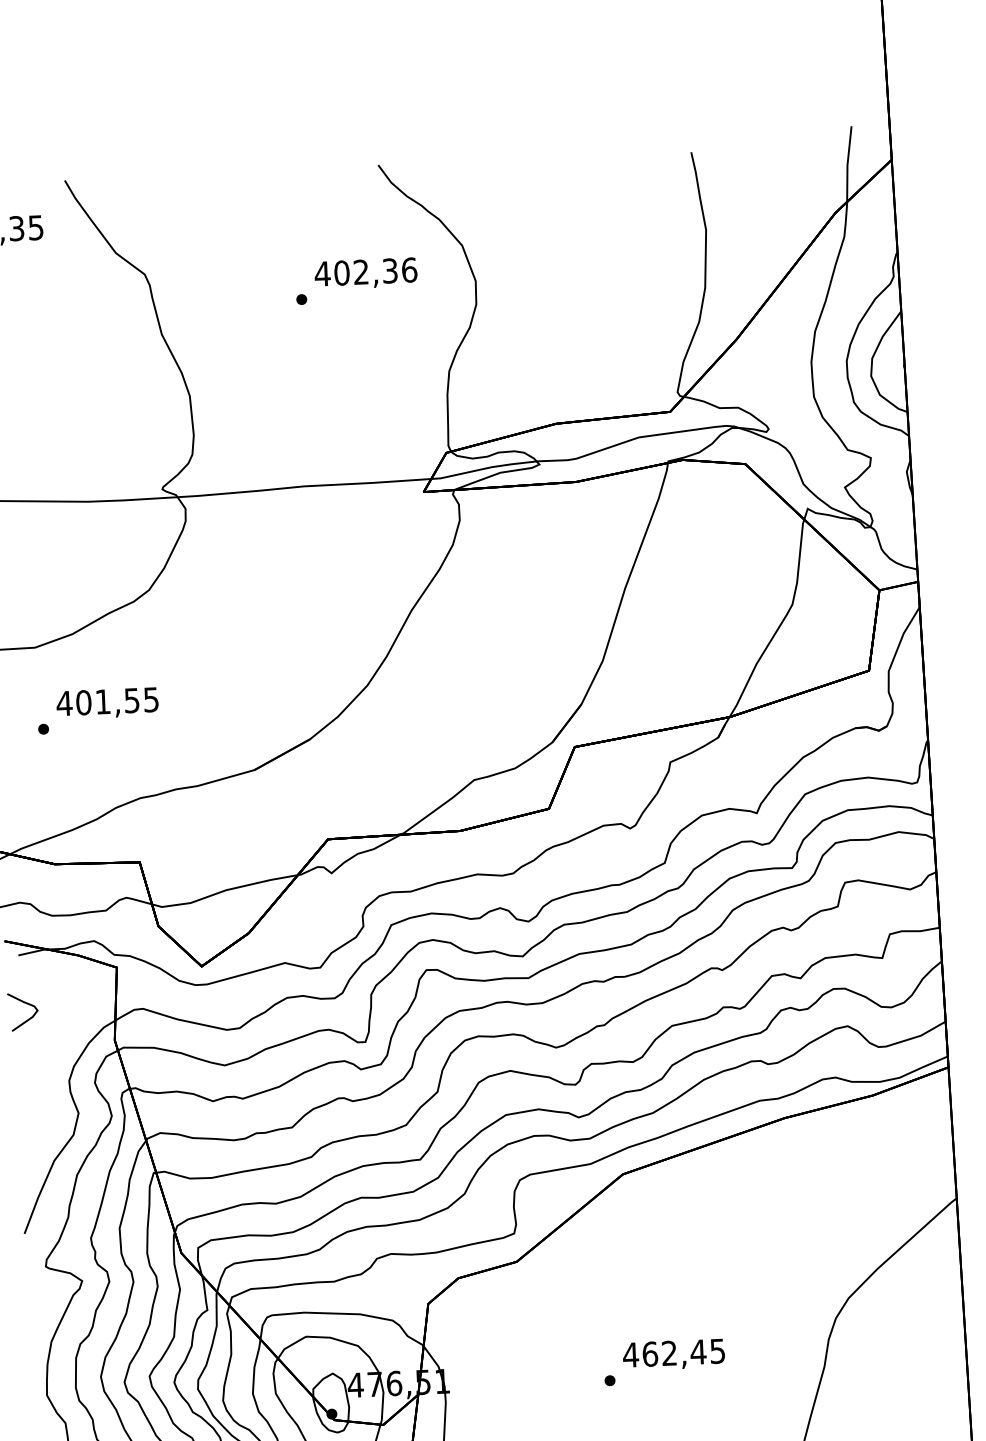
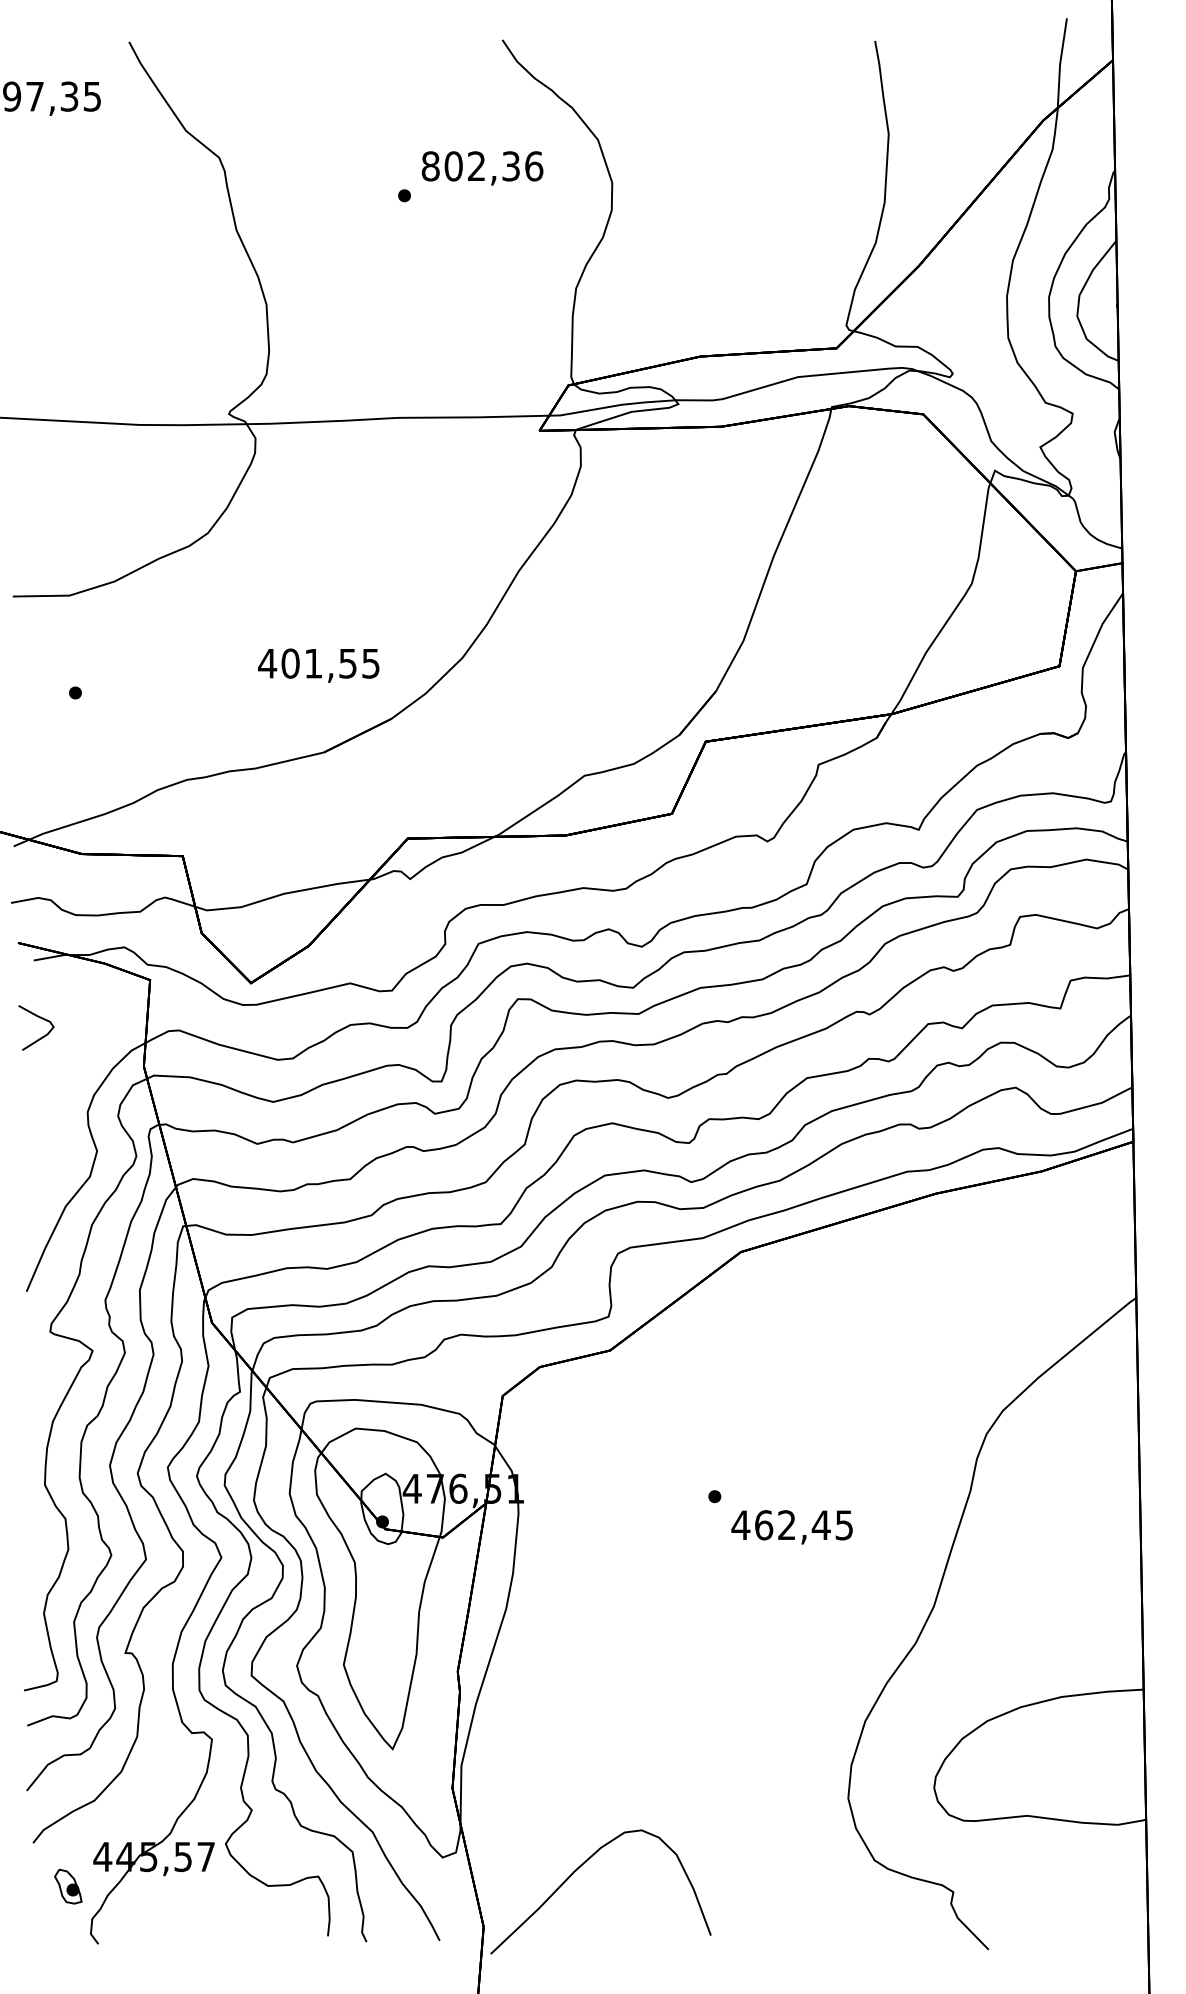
text: (322, 274) -> (430, 166), 402,36 -> 802,36
text: (107, 703) -> (318, 665), moved
text: (673, 1355) -> (791, 1527), moved

